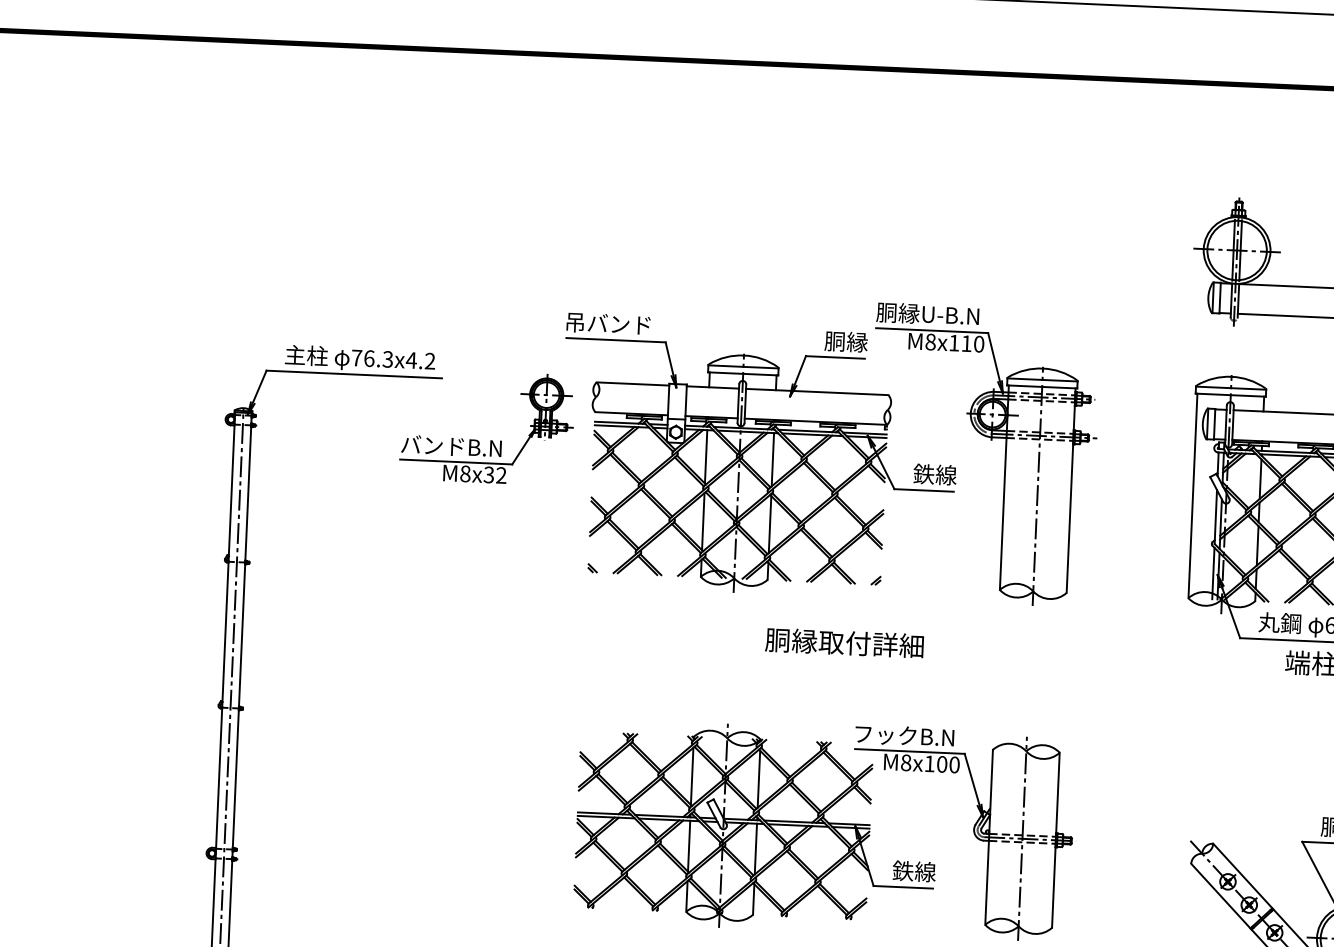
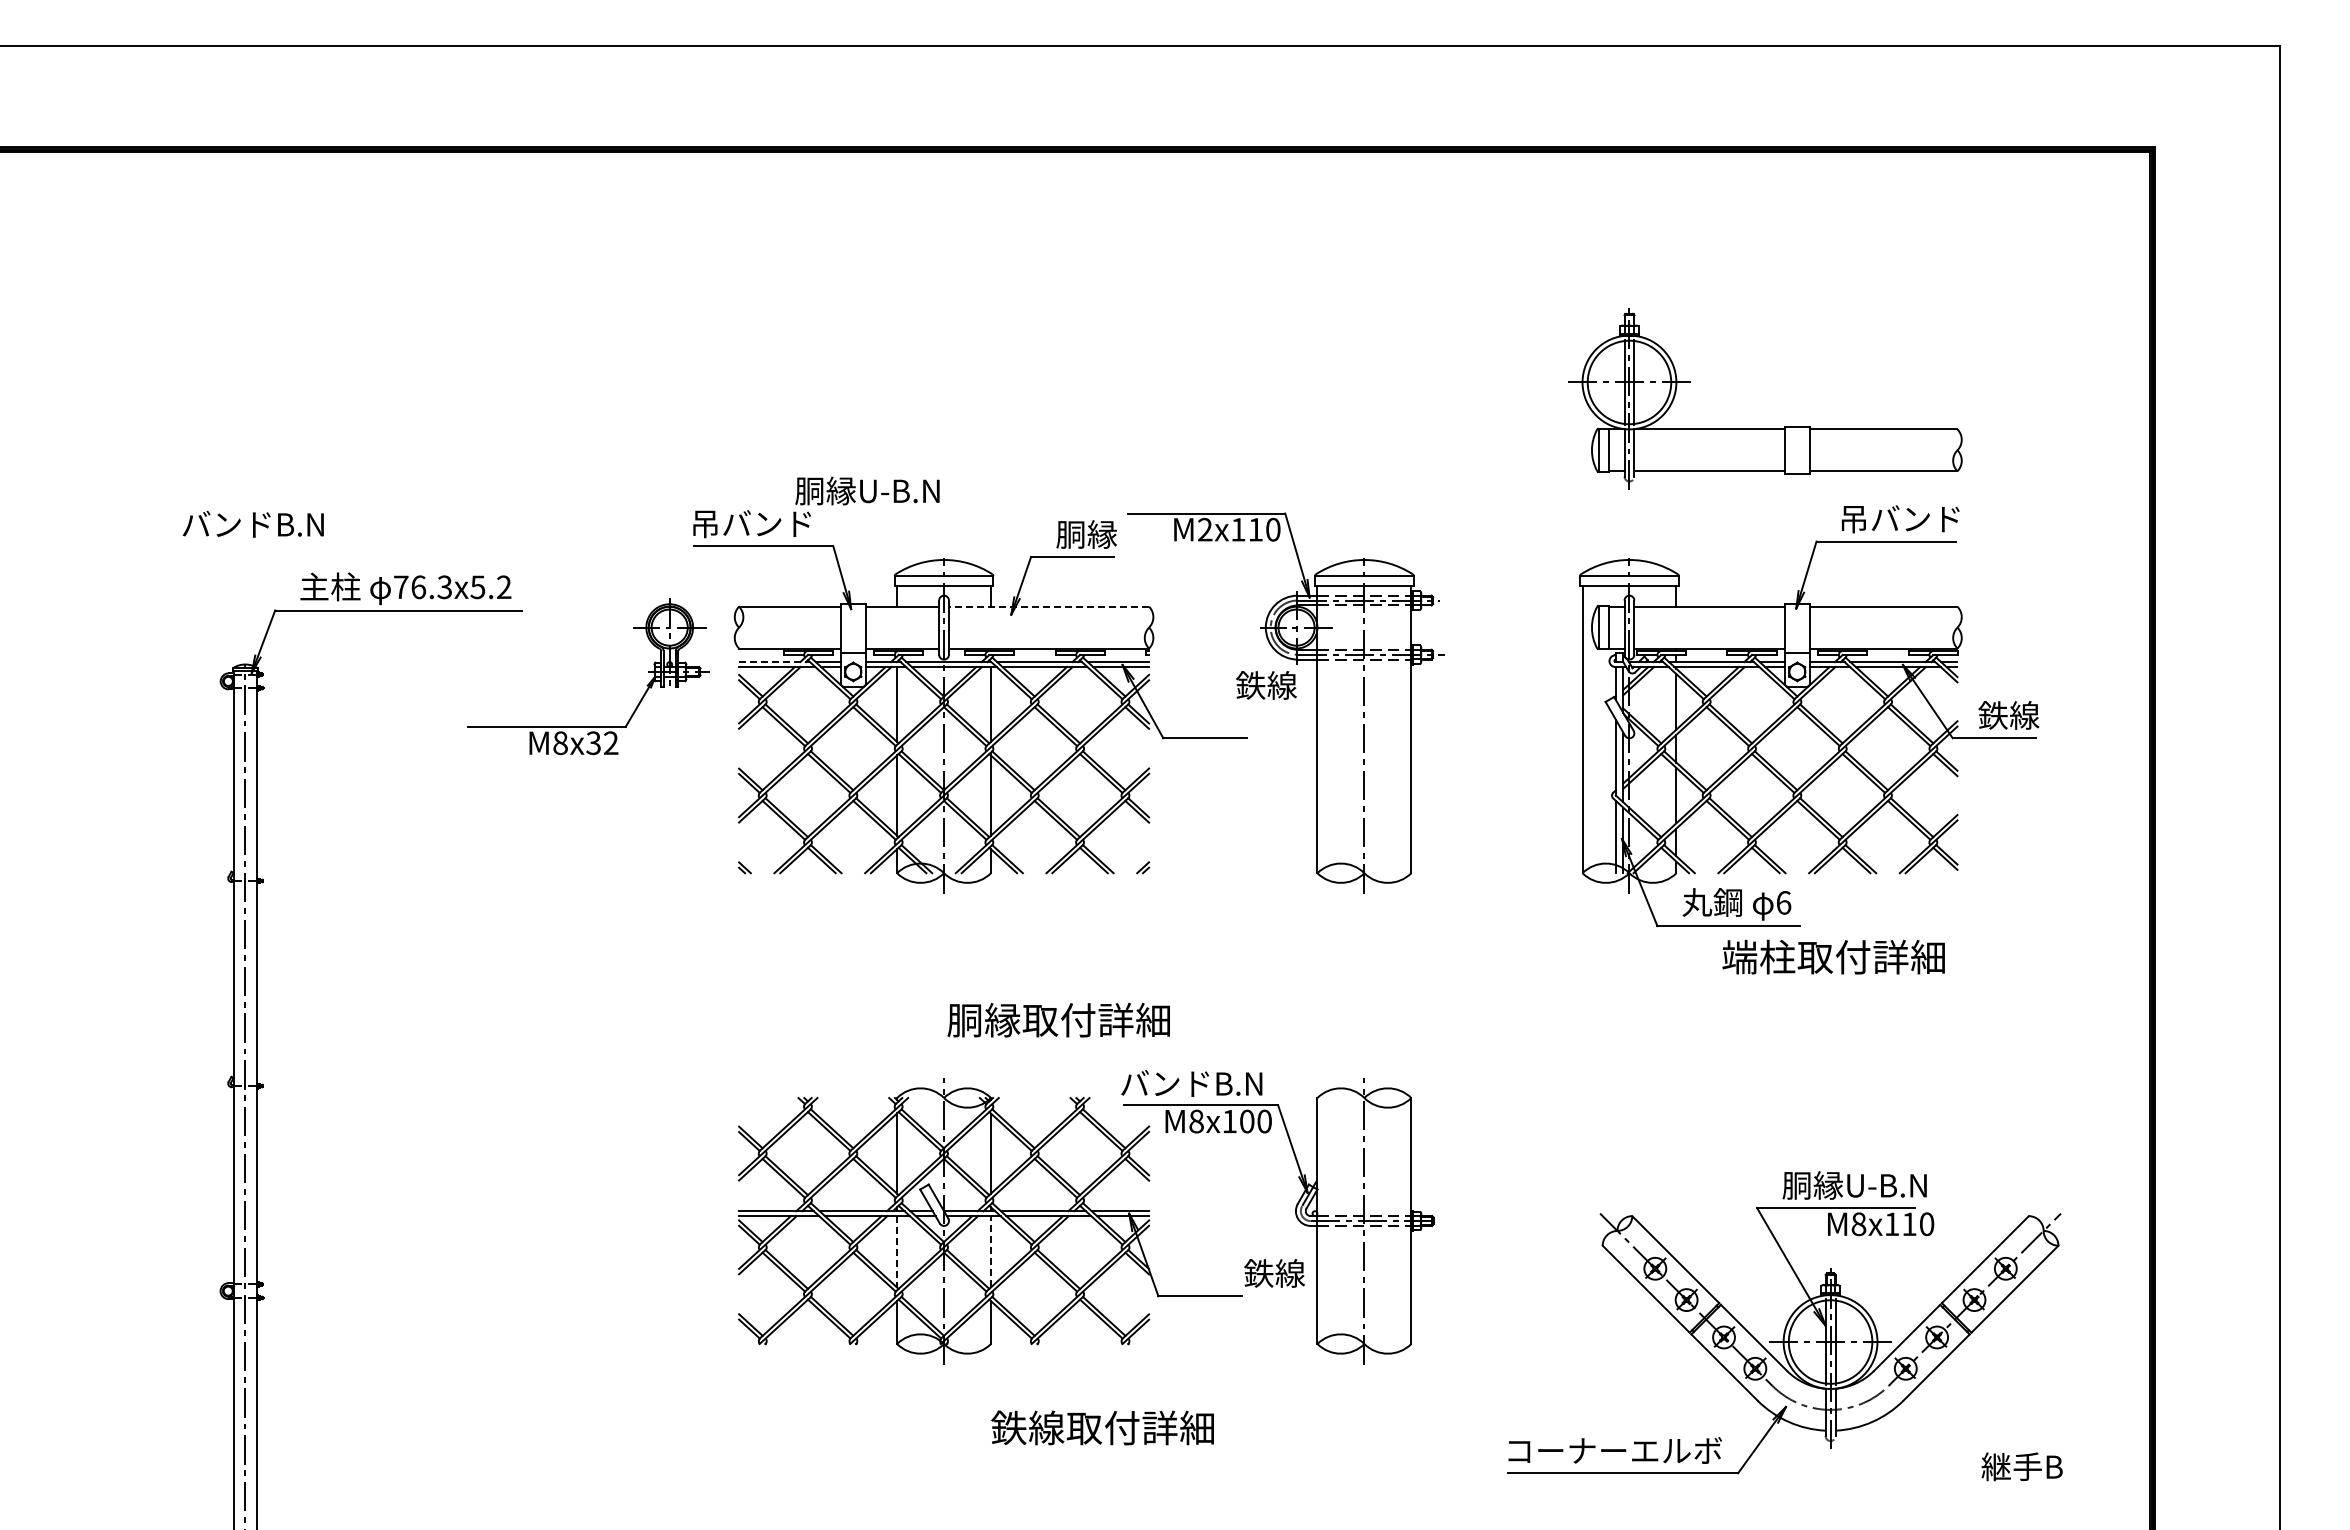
text: (927, 314) -> (867, 490), moved
text: (930, 341) -> (1205, 529), M8x110 -> M2x110
text: (411, 360) -> (477, 587), 76.3x4.2 -> 76.3x5.2
line: (816, 391) -> (1048, 606), solid -> dashed
line: (620, 423) -> (775, 662), solid -> dashed
text: (450, 445) -> (252, 523), moved
text: (935, 474) -> (1266, 685), moved
text: (844, 642) -> (1058, 1019), moved
text: (884, 734) -> (1164, 1083), フックB.N -> バンドB.N
line: (689, 846) -> (897, 1251), solid -> dashed
line: (756, 848) -> (991, 1251), solid -> dashed
text: (914, 871) -> (1274, 1273), moved

